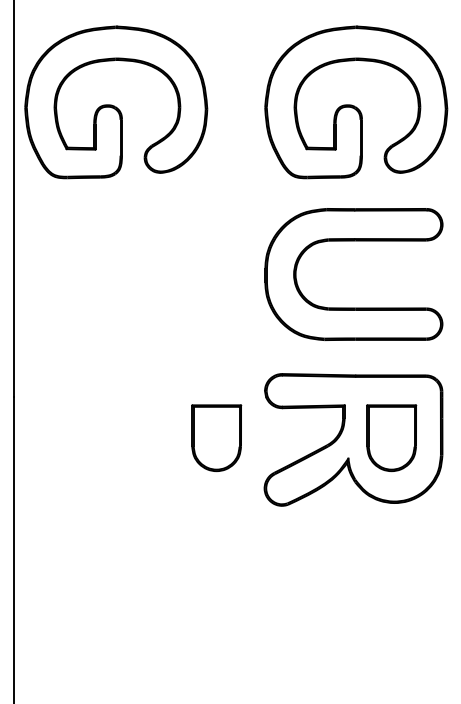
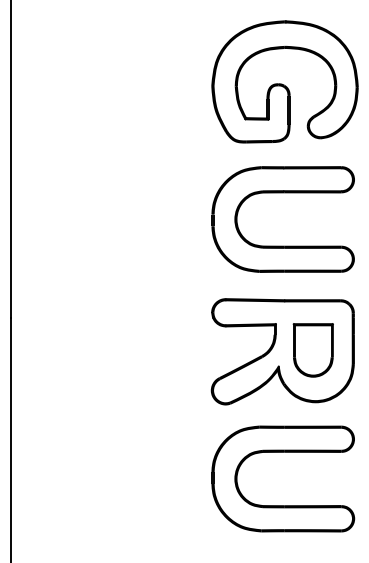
part: (116, 102) -> (93, 81), removed
part: (216, 438) -> (173, 350), removed
part: (353, 565) -> (282, 452), added

